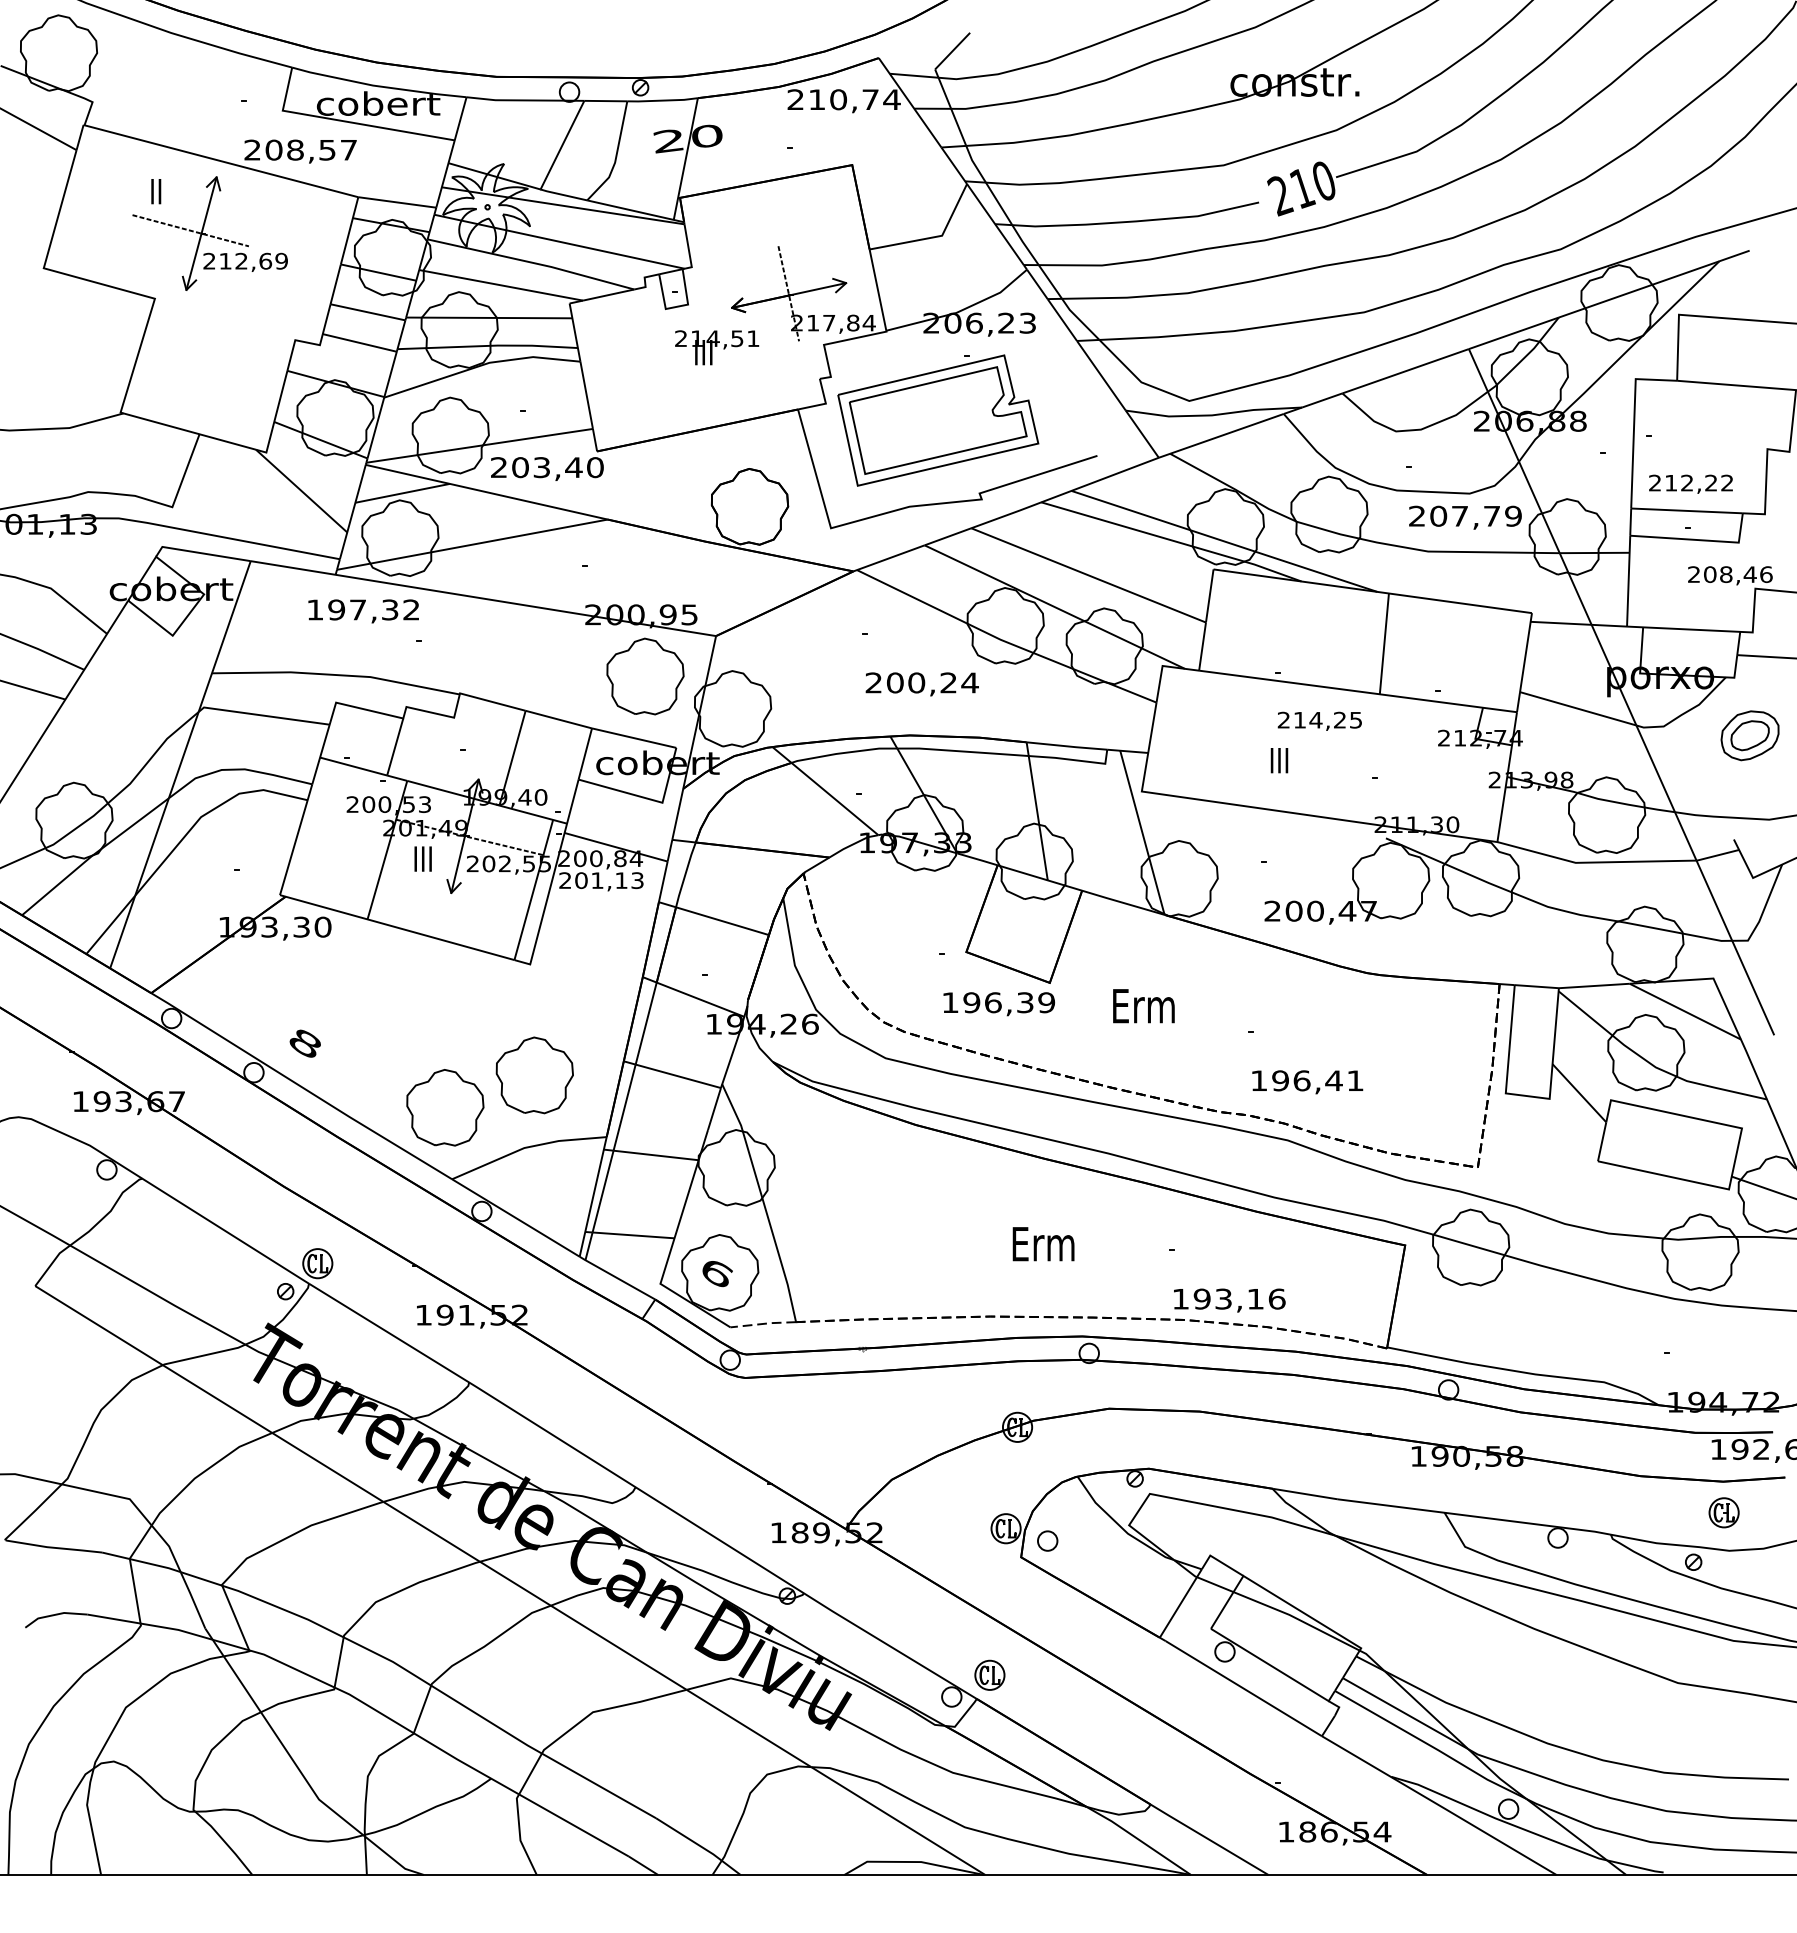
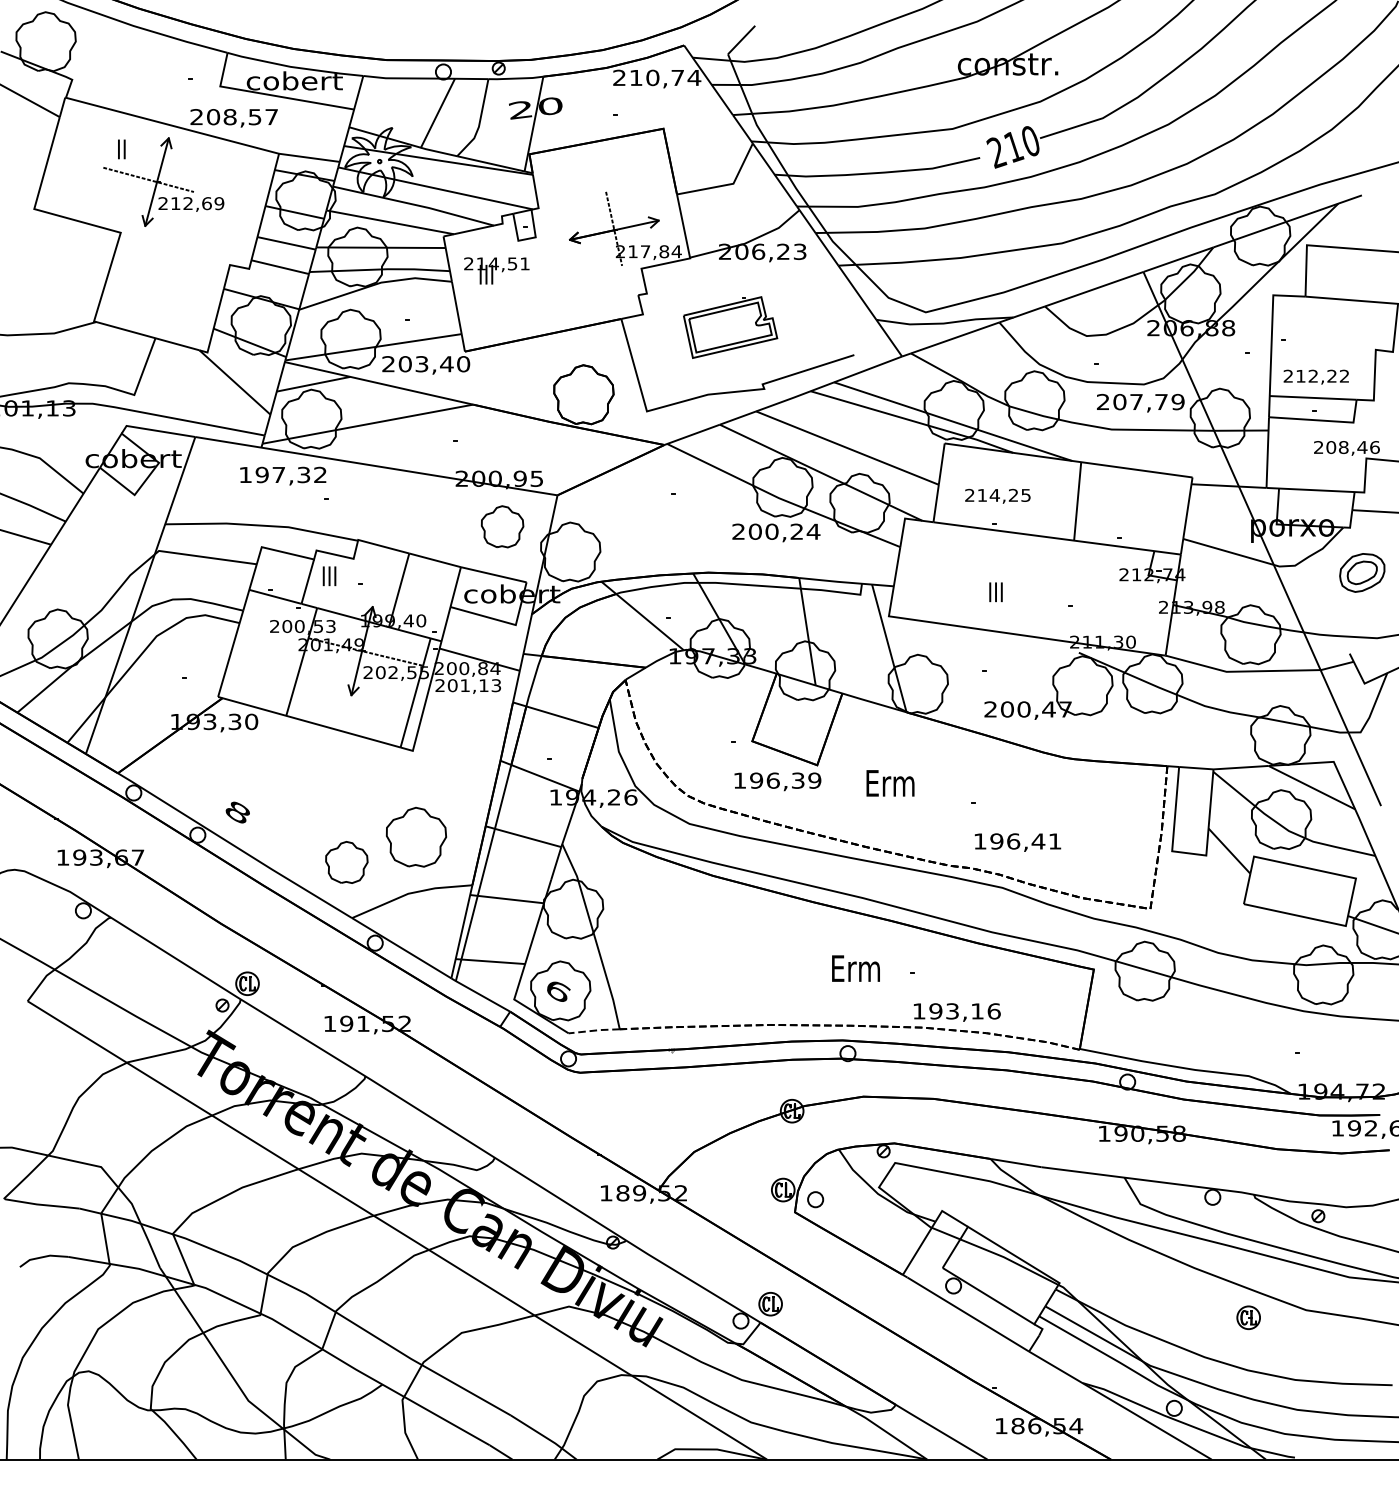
text: (717, 347) -> (497, 270), moved
part: (938, 420) -> (730, 327), size x0.6
part: (645, 676) -> (502, 526), size x0.7
text: (921, 684) -> (775, 533), moved
text: (1319, 720) -> (997, 495), moved
text: (422, 858) -> (329, 575), moved
part: (445, 1107) -> (346, 862), size x0.7
text: (1043, 1244) -> (855, 968), moved
part: (1723, 1512) -> (1248, 1317), moved

